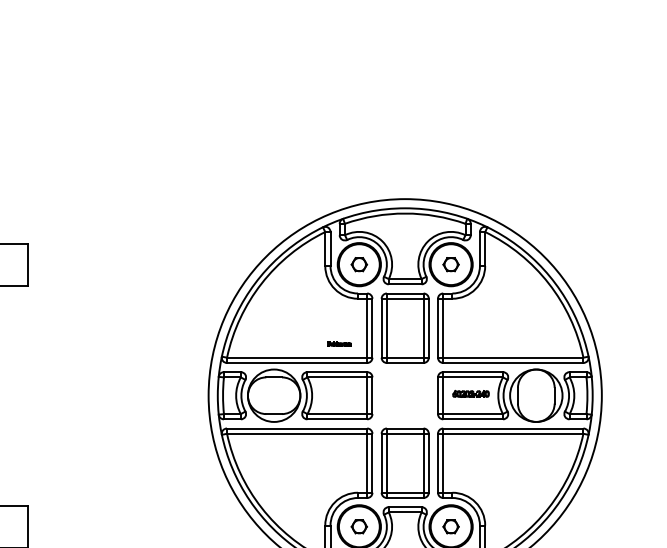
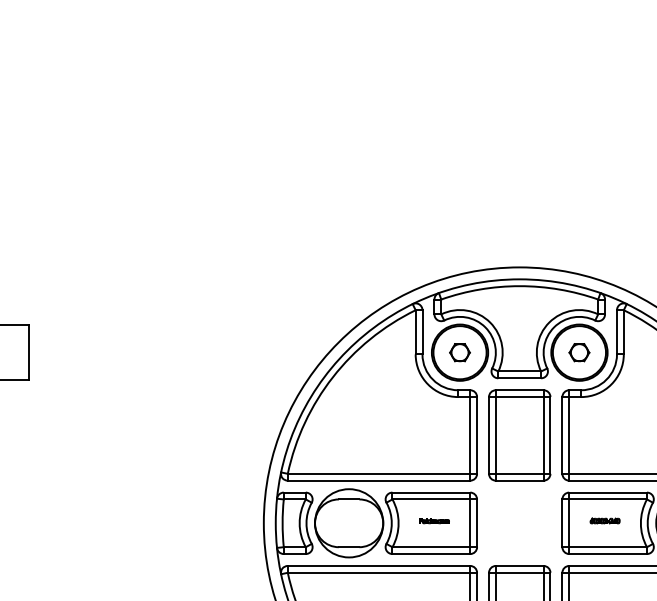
part: (339, 343) -> (434, 520), moved
part: (470, 393) -> (604, 520), size x0.62

